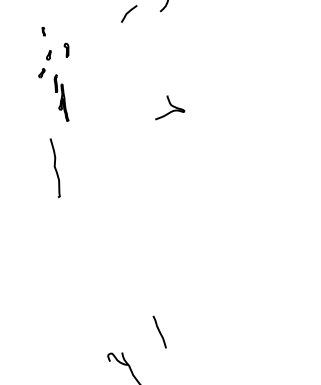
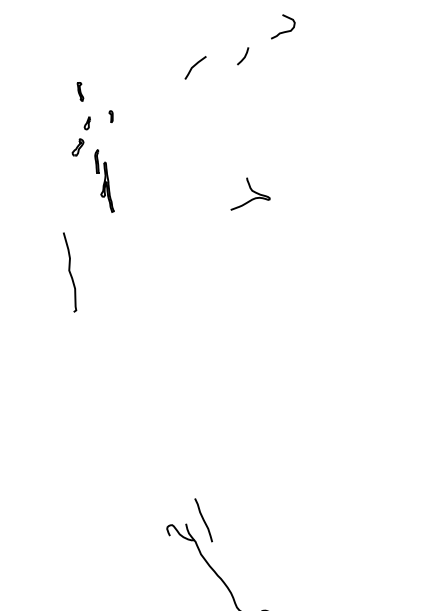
part: (43, 31) -> (80, 91), size x1.67
part: (66, 50) -> (110, 116), size x0.62
part: (41, 73) -> (77, 147), size x1.43
curve: (55, 168) -> (70, 272), moved
curve: (159, 332) -> (203, 520), moved

